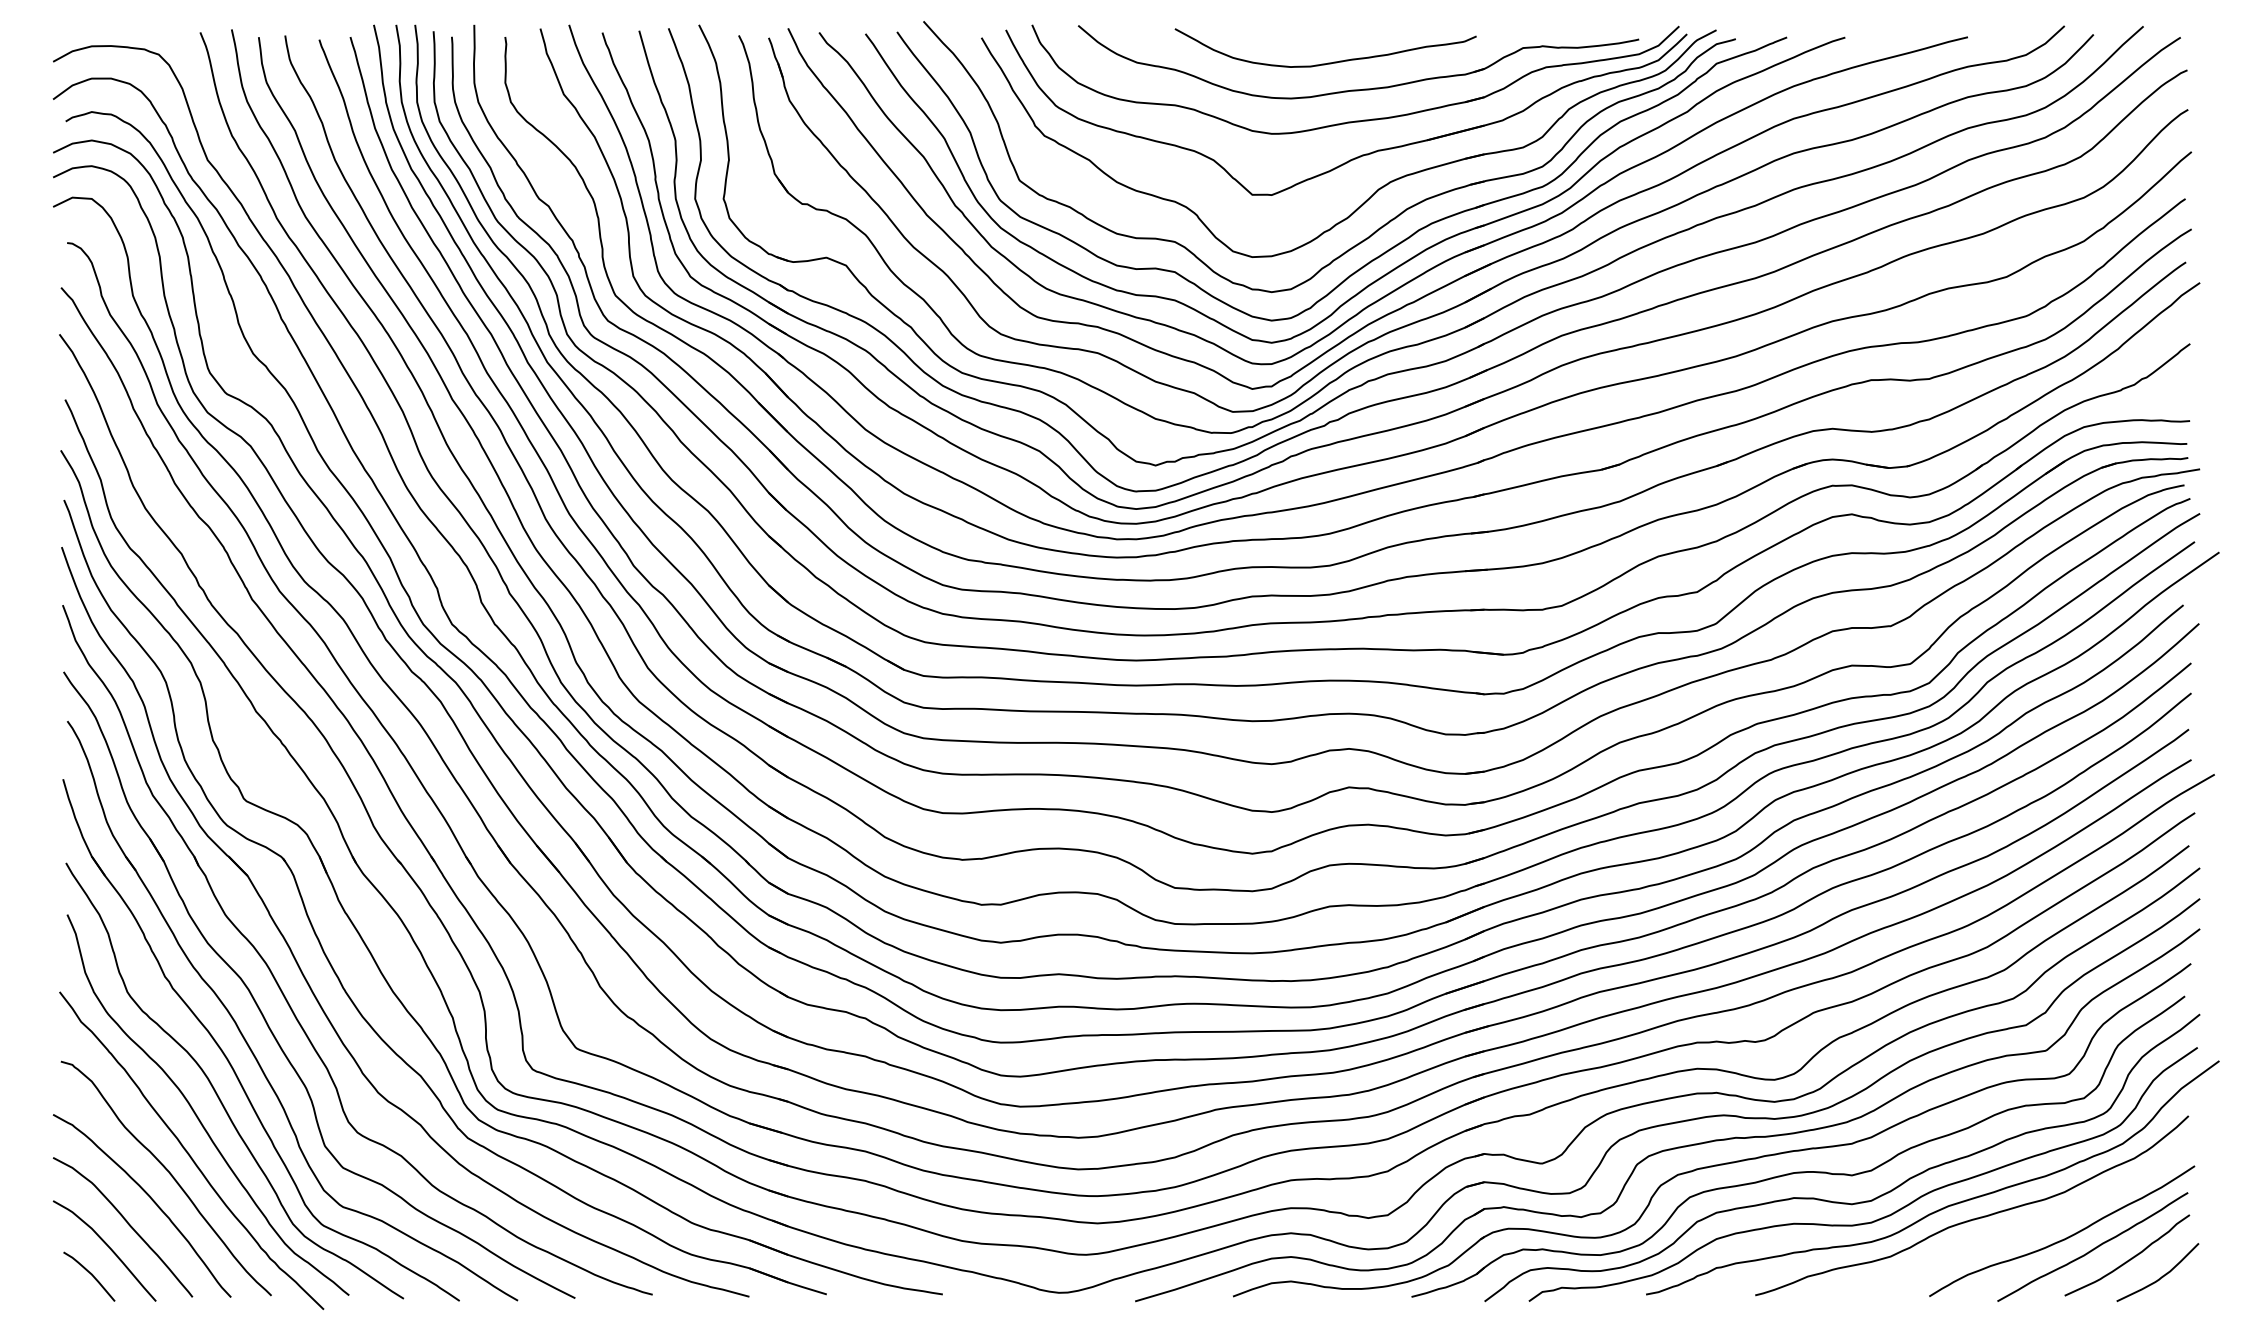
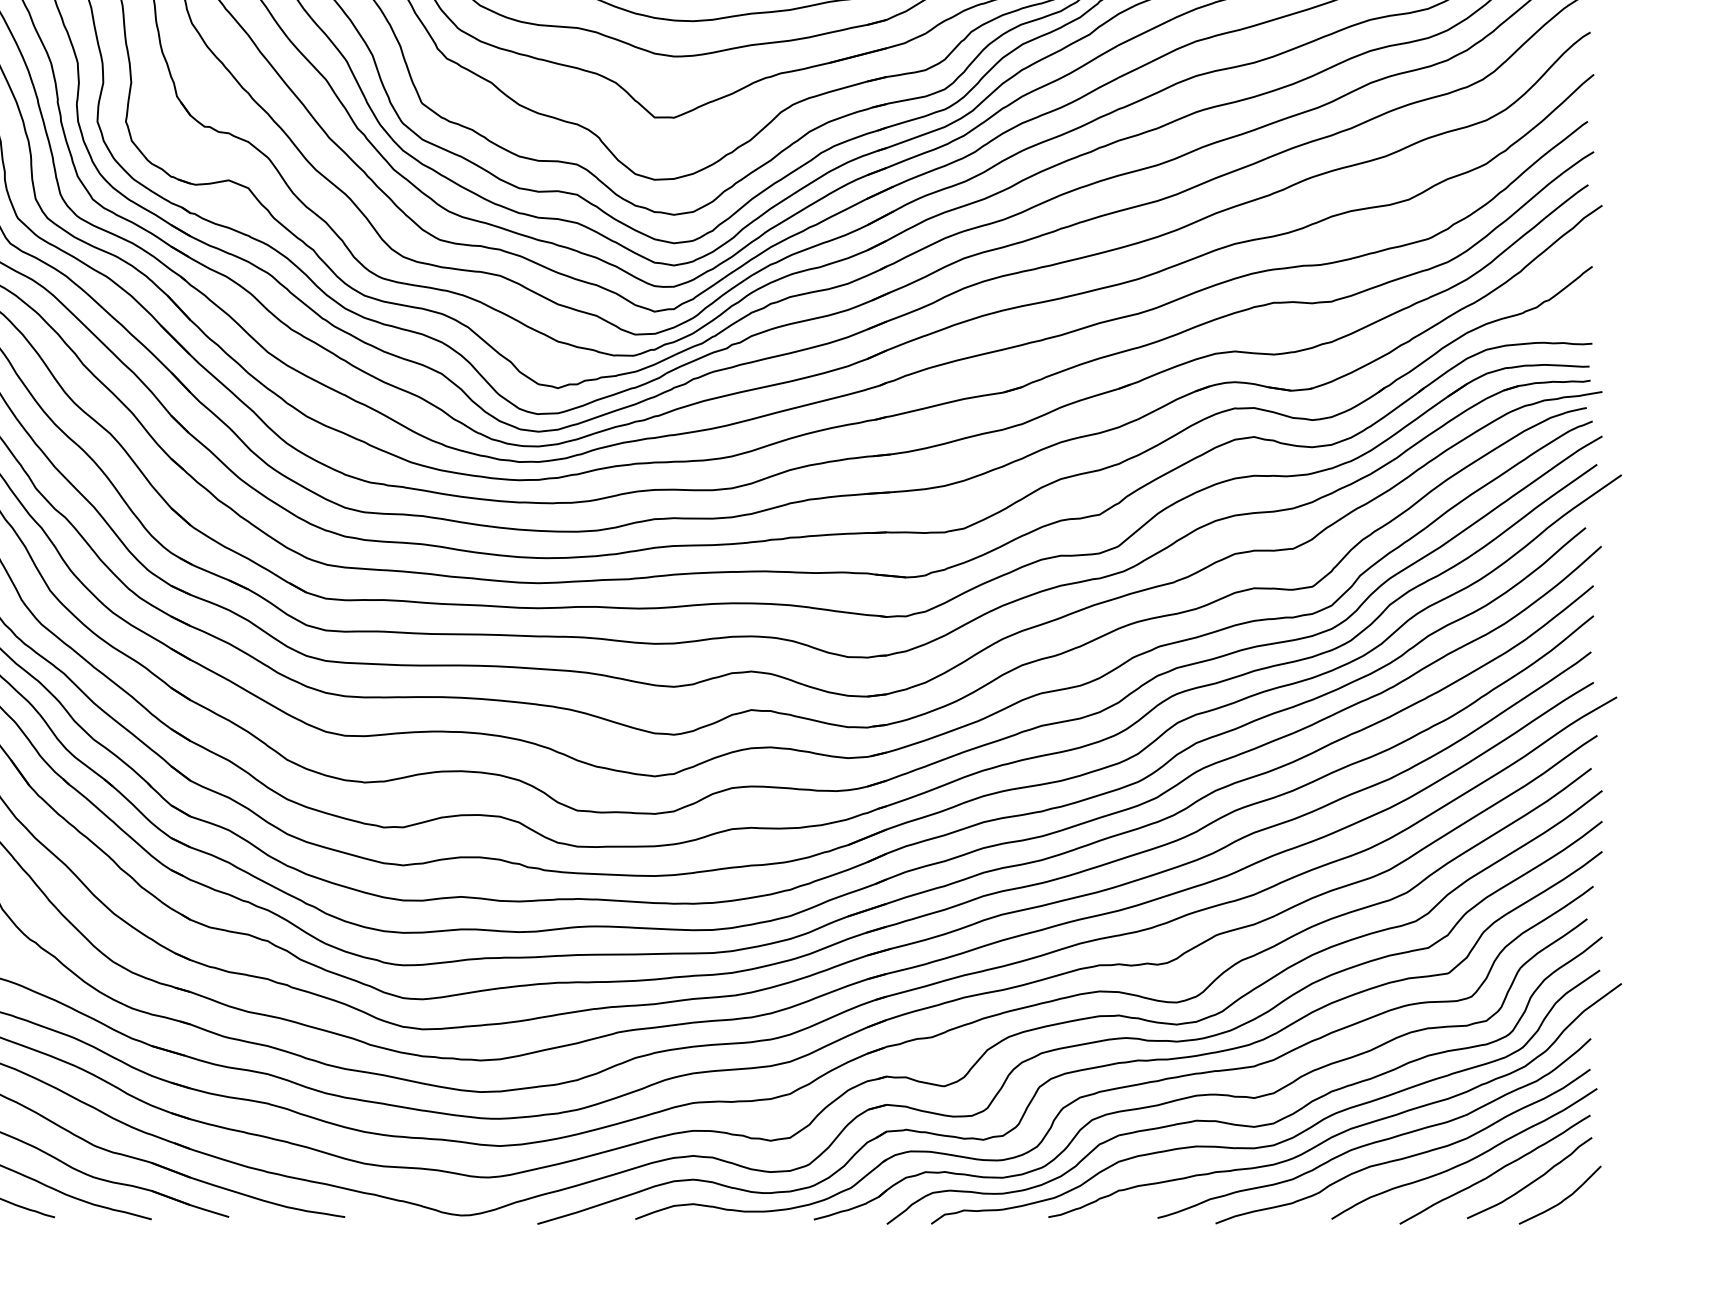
curve: (2001, 1234) -> (1403, 1157), added

